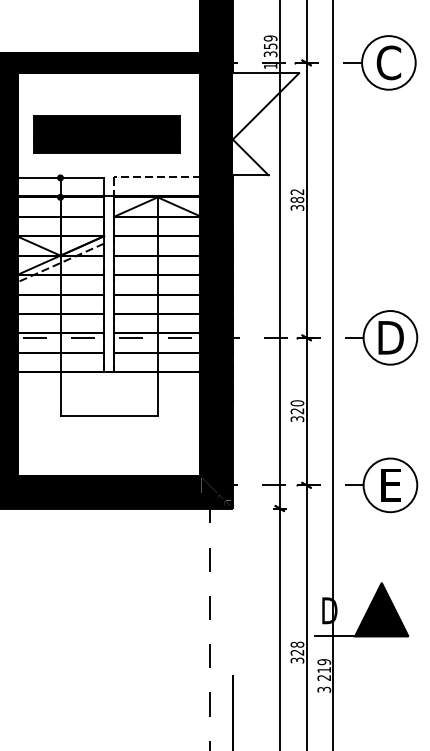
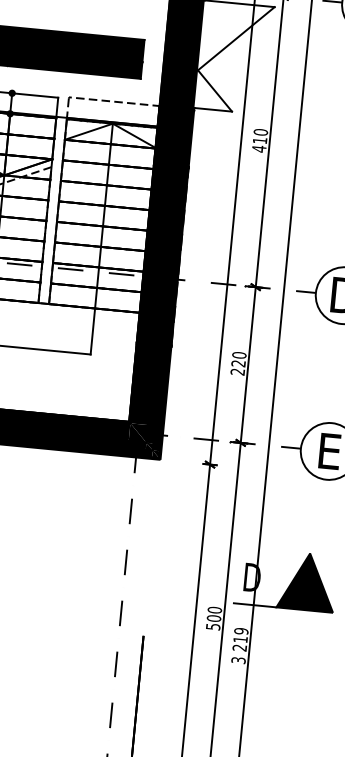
text: (297, 200) -> (260, 141), 382 -> 410
text: (297, 419) -> (237, 372), 320 -> 220
text: (297, 652) -> (214, 618), 328 -> 500

